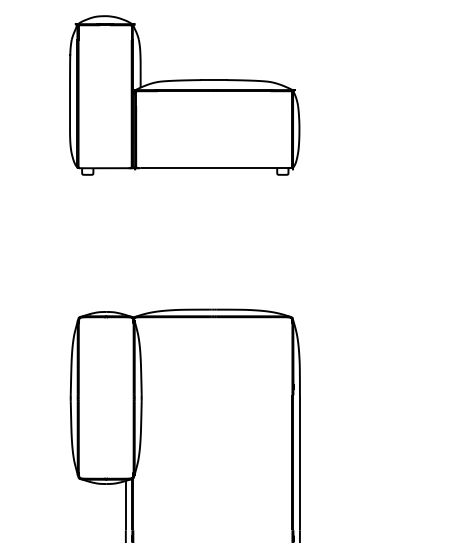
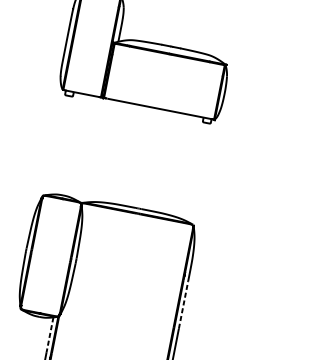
line: (299, 429) -> (183, 305), solid -> dashed
line: (125, 505) -> (49, 334), solid -> dashed

